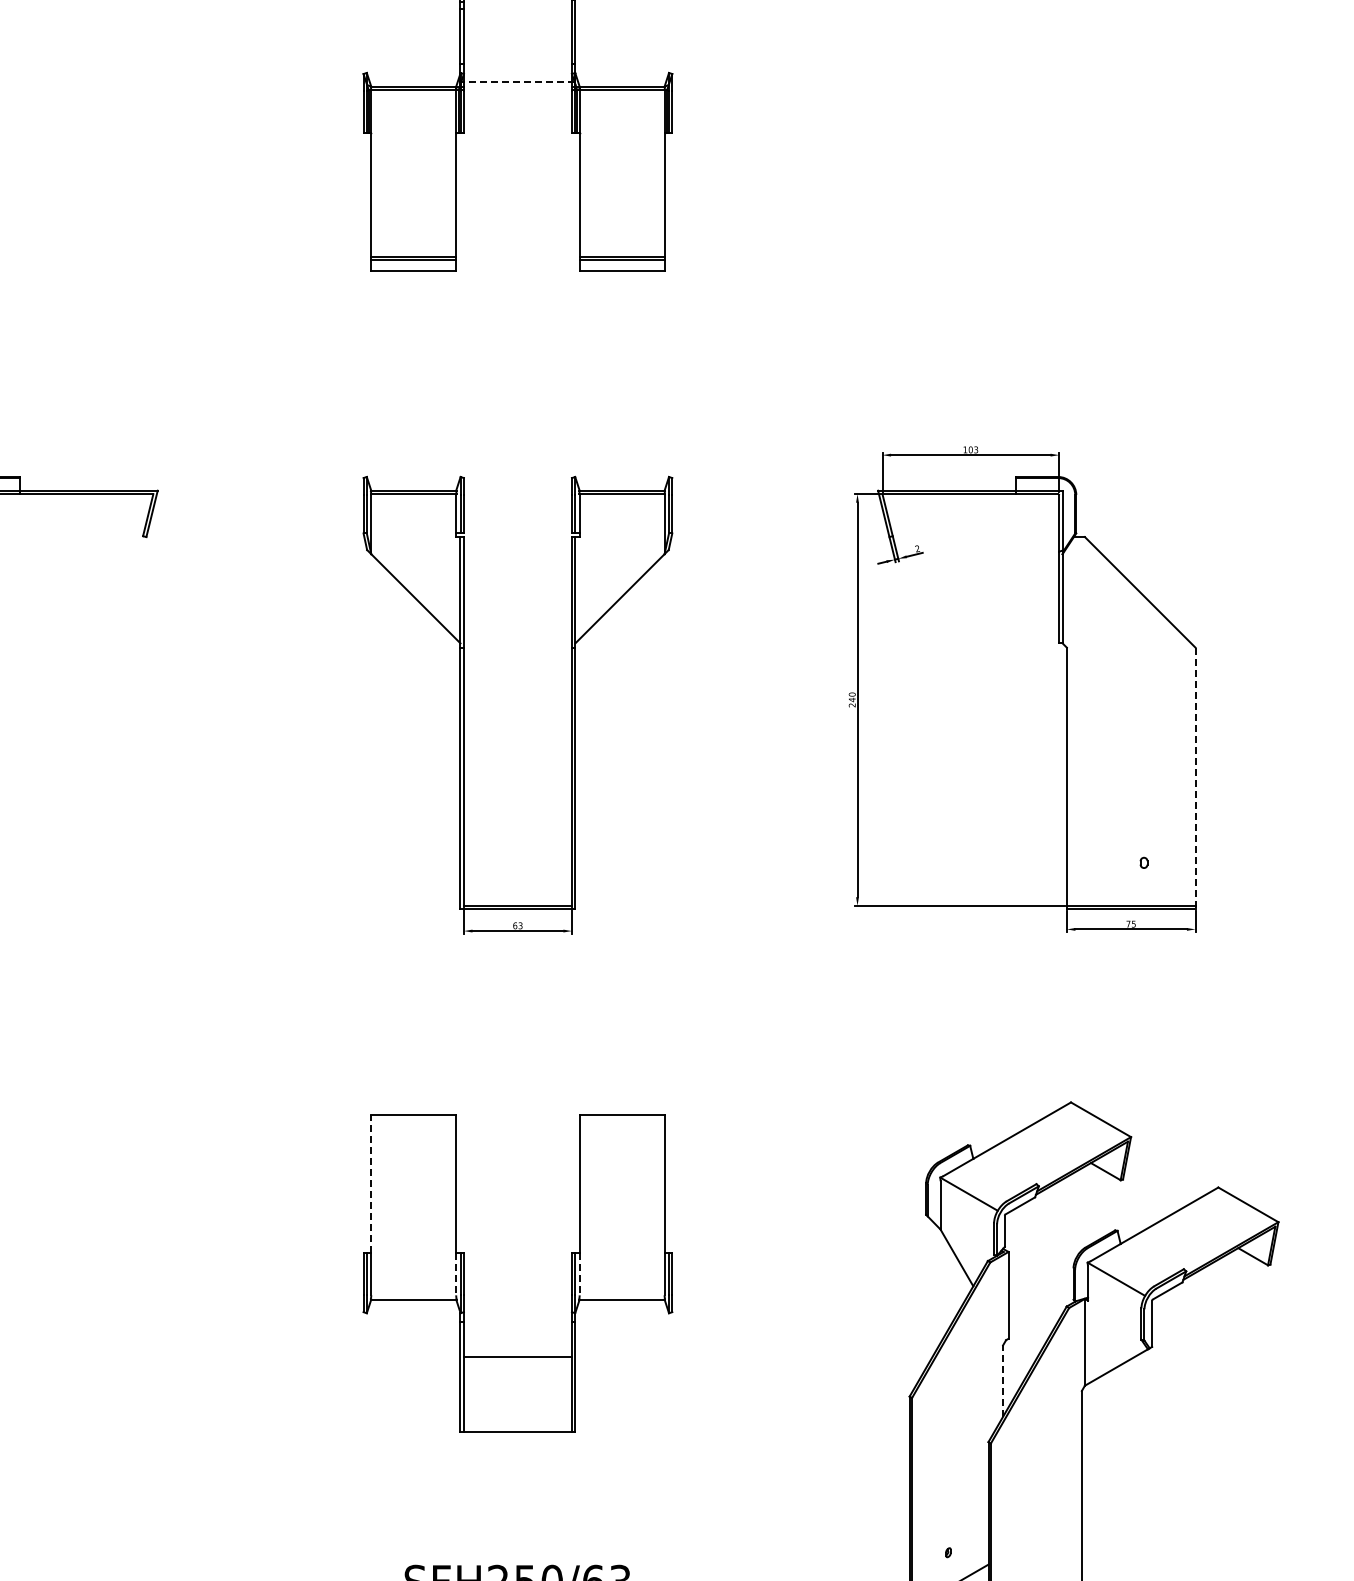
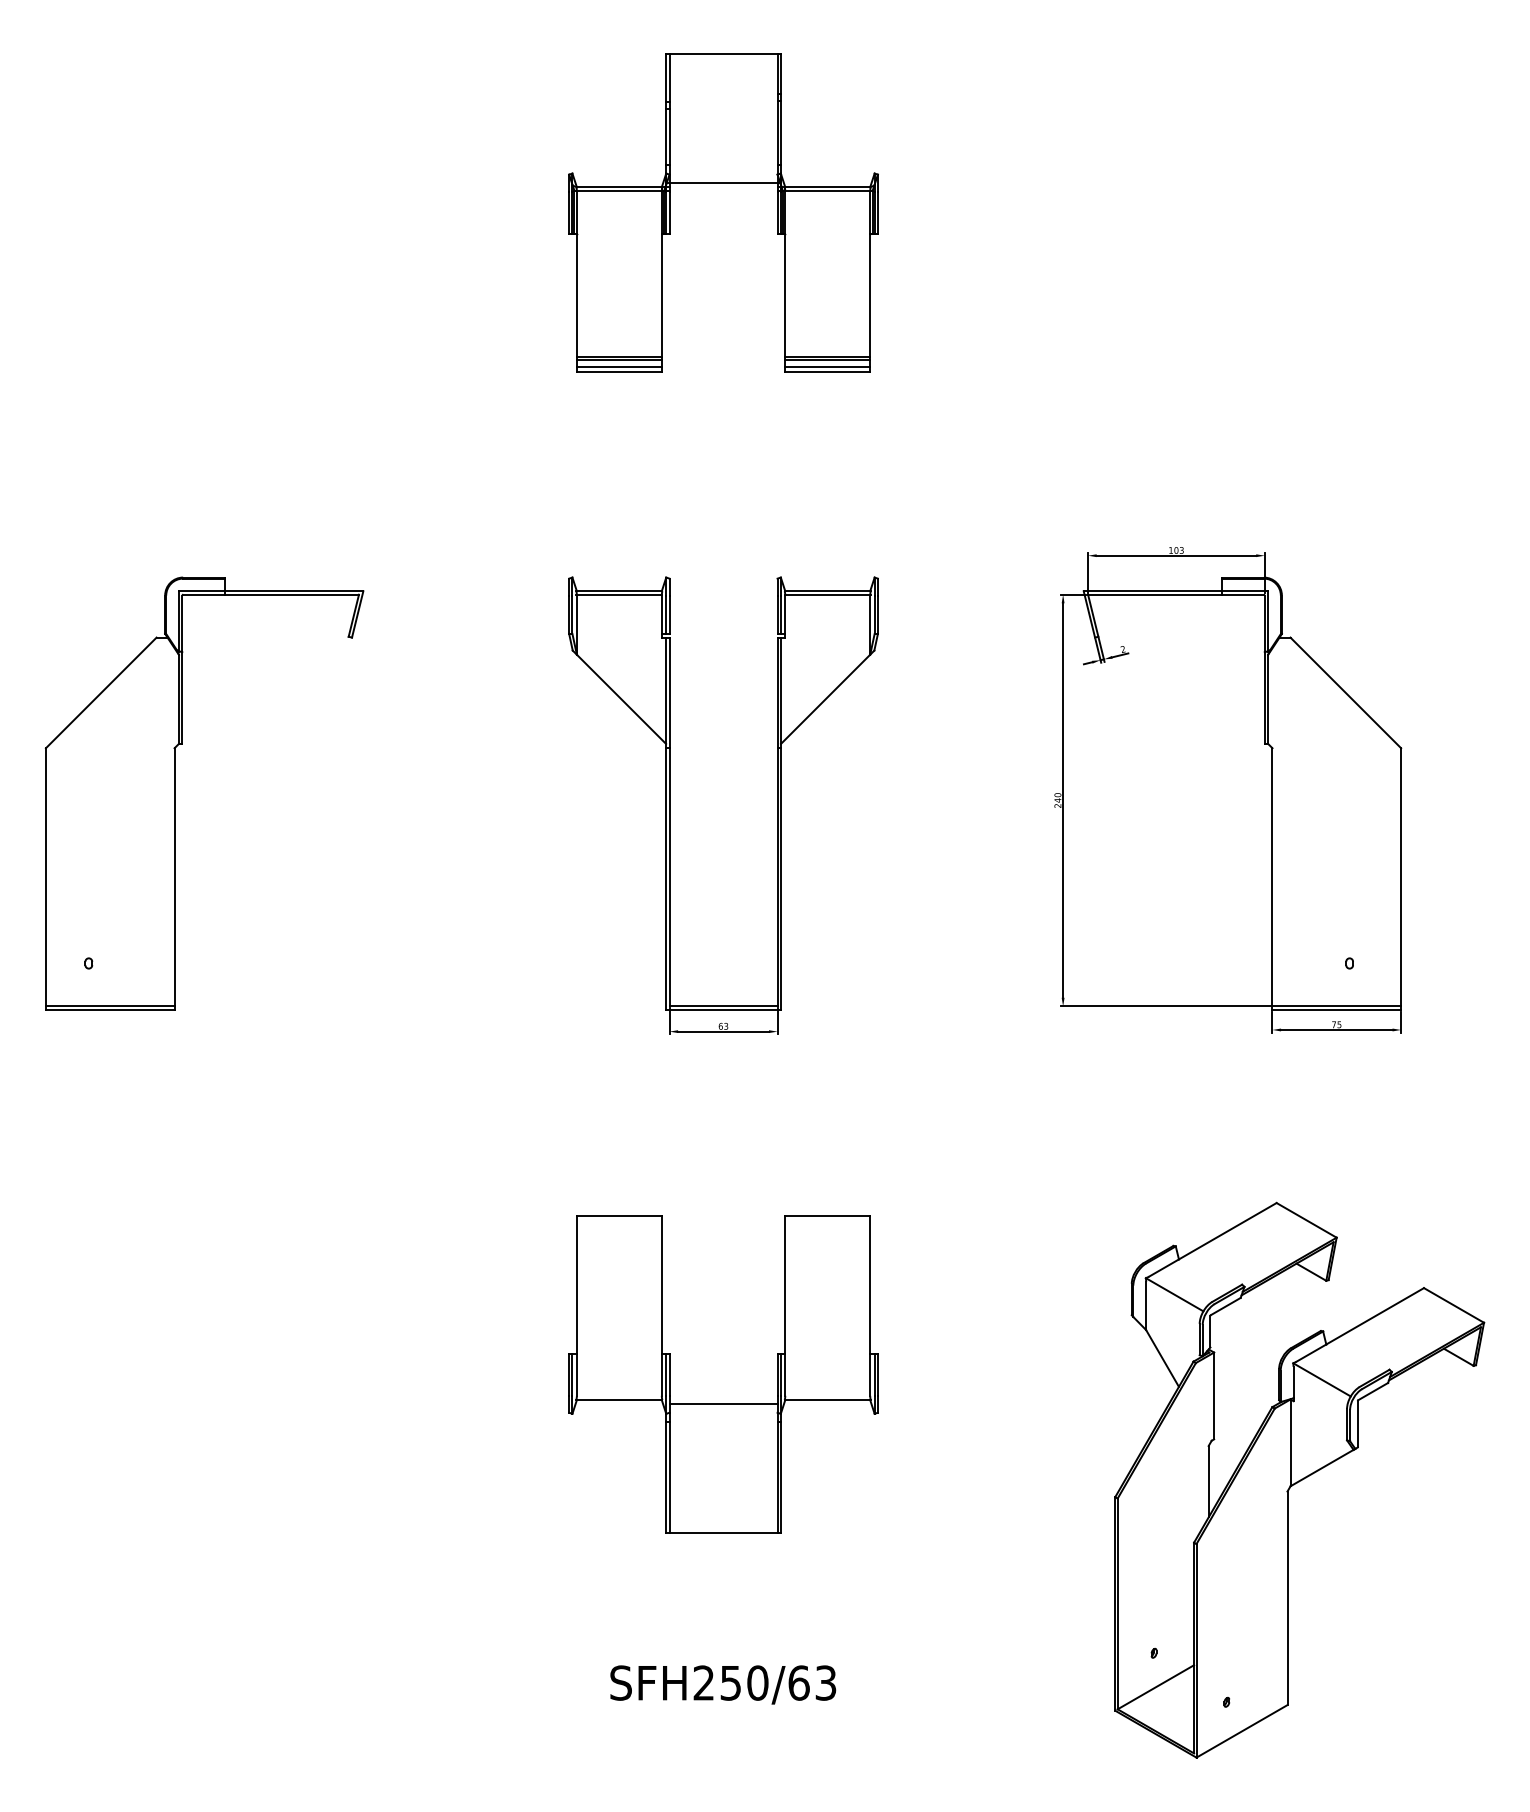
line: (517, 82) -> (723, 183), dashed -> solid
line: (412, 266) -> (618, 367), added
line: (621, 266) -> (827, 367), added
line: (1195, 778) -> (1401, 879), dashed -> solid
line: (370, 1183) -> (576, 1284), dashed -> solid
line: (455, 1274) -> (661, 1375), dashed -> solid
line: (579, 1274) -> (785, 1375), dashed -> solid
line: (517, 1356) -> (723, 1404), moved
line: (1002, 1380) -> (1208, 1481), dashed -> solid

